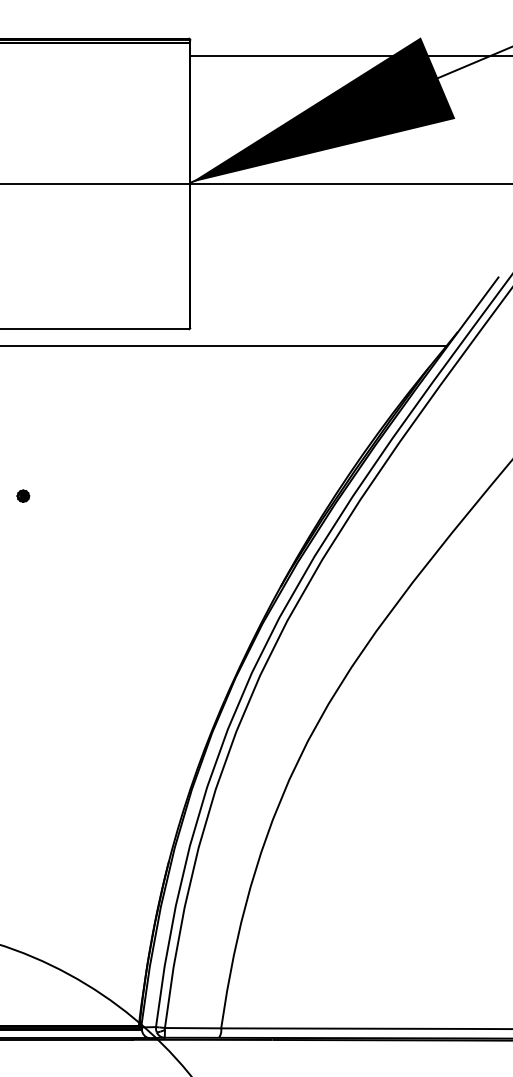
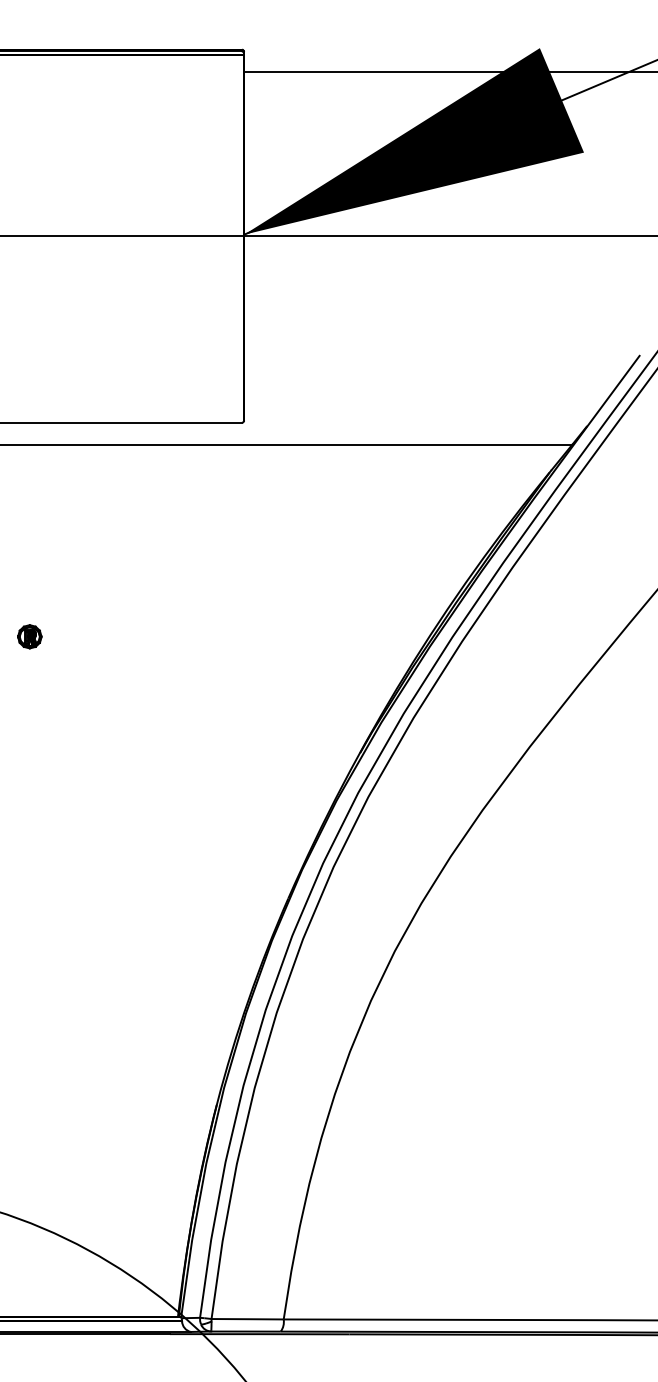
part: (23, 495) -> (30, 635), size x1.6

